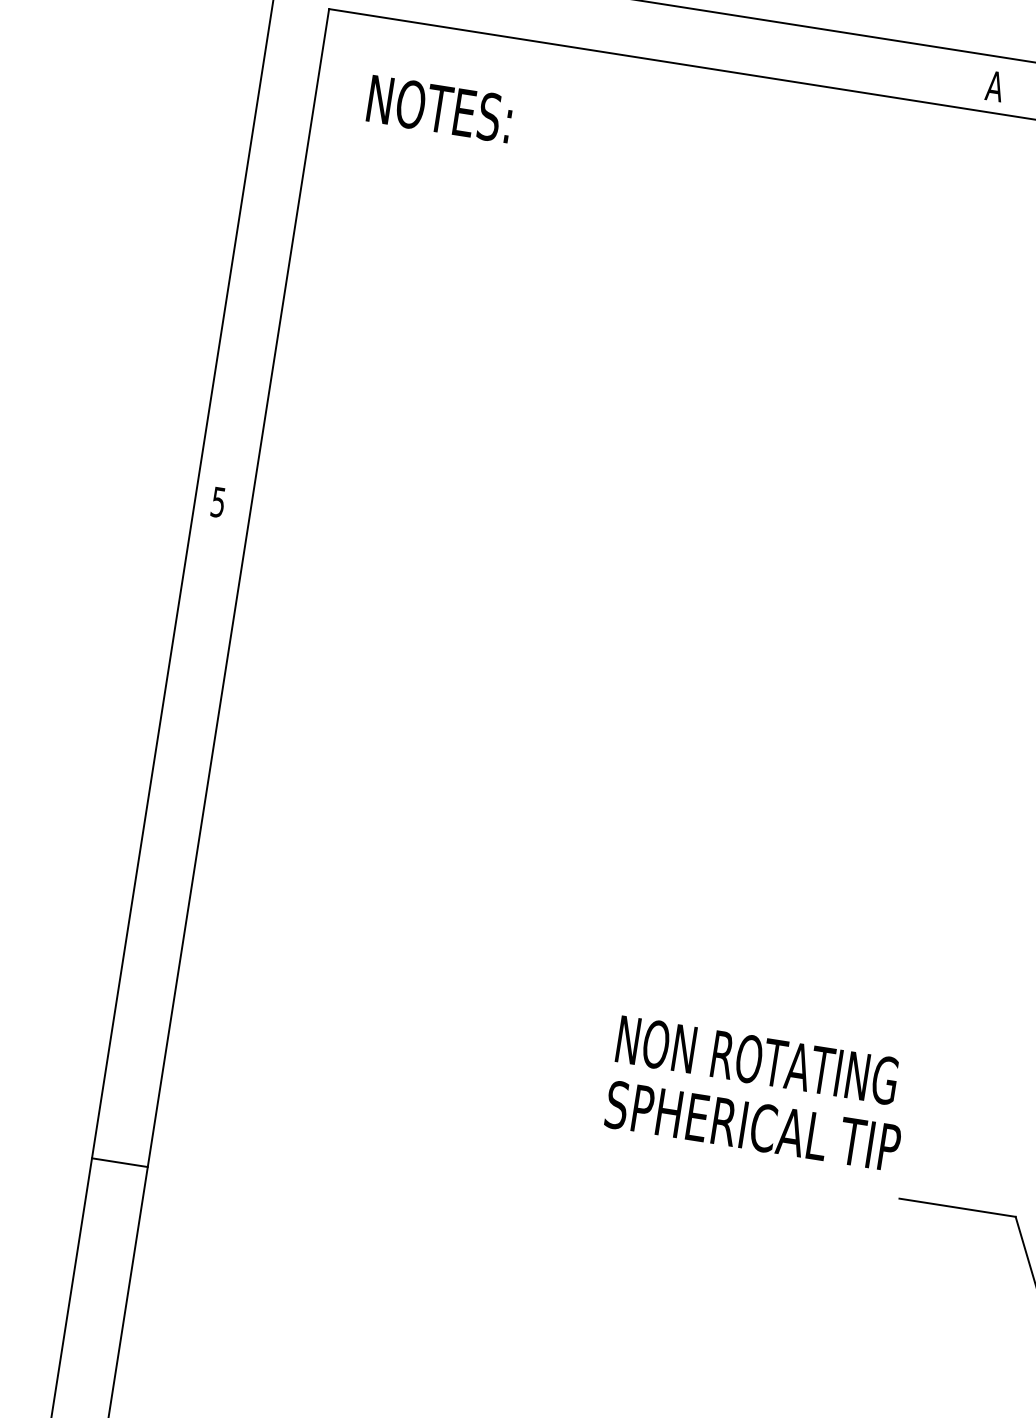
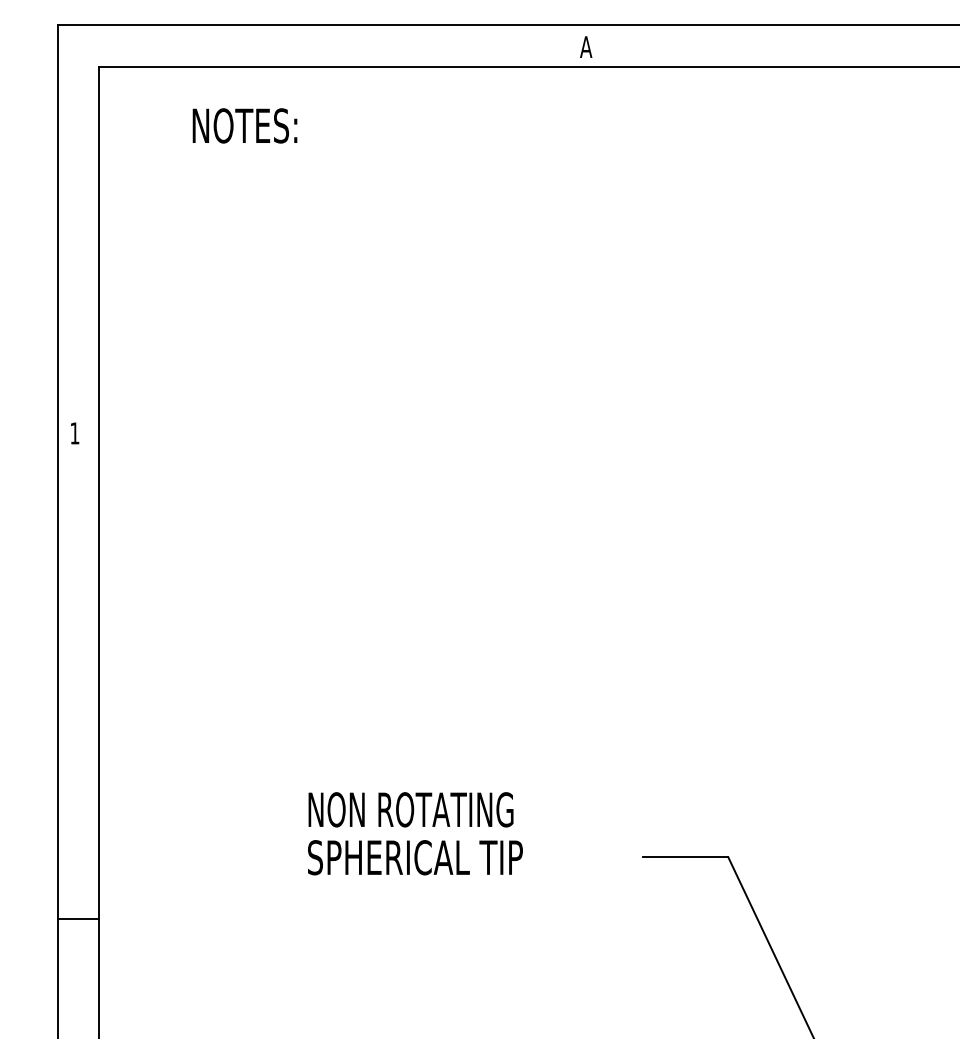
text: (439, 108) -> (244, 125), moved
text: (217, 502) -> (74, 433), 5 -> 1
text: (758, 1093) -> (415, 833), moved

